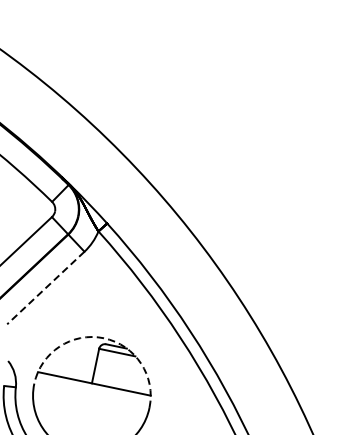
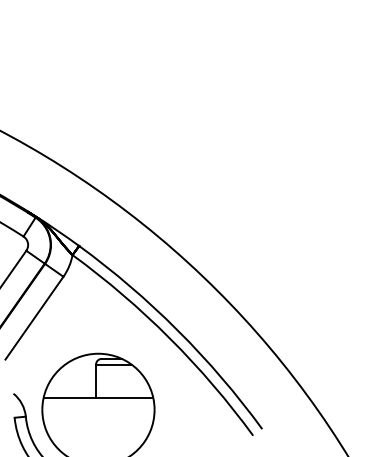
line: (45, 288) -> (34, 318), dashed -> solid
arc: (104, 338) -> (98, 353), dashed -> solid

